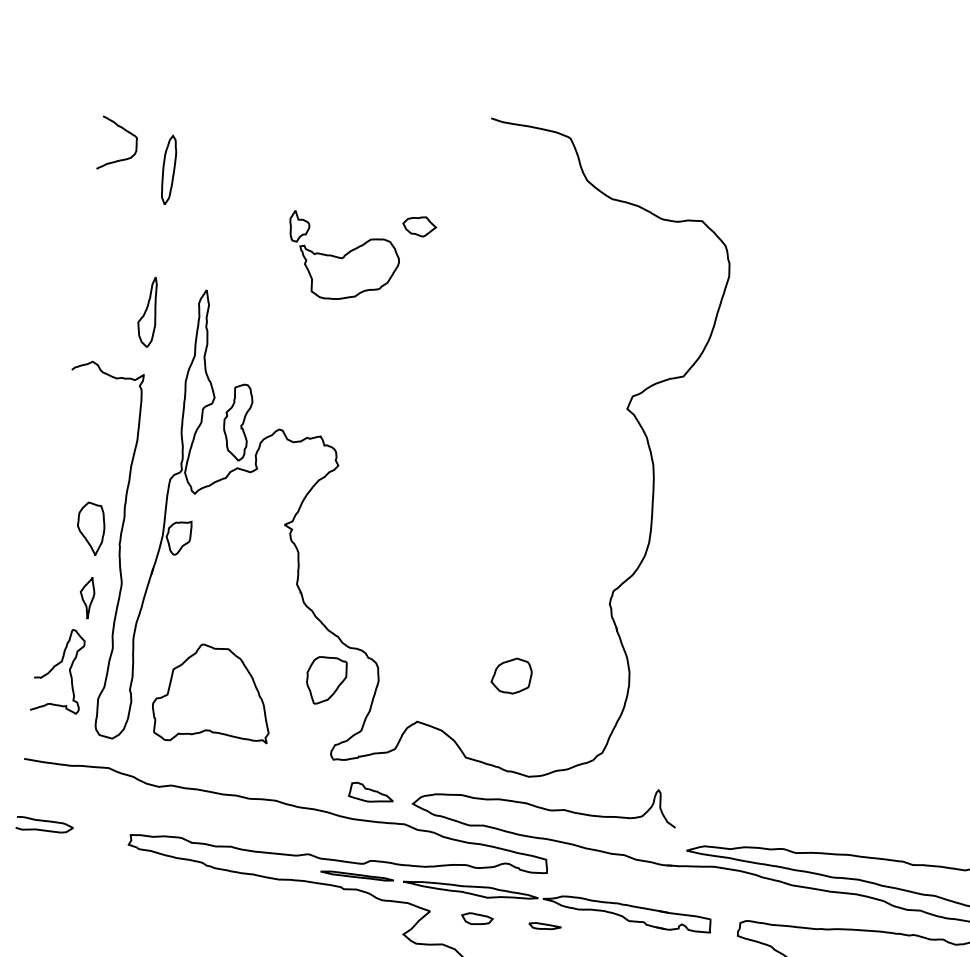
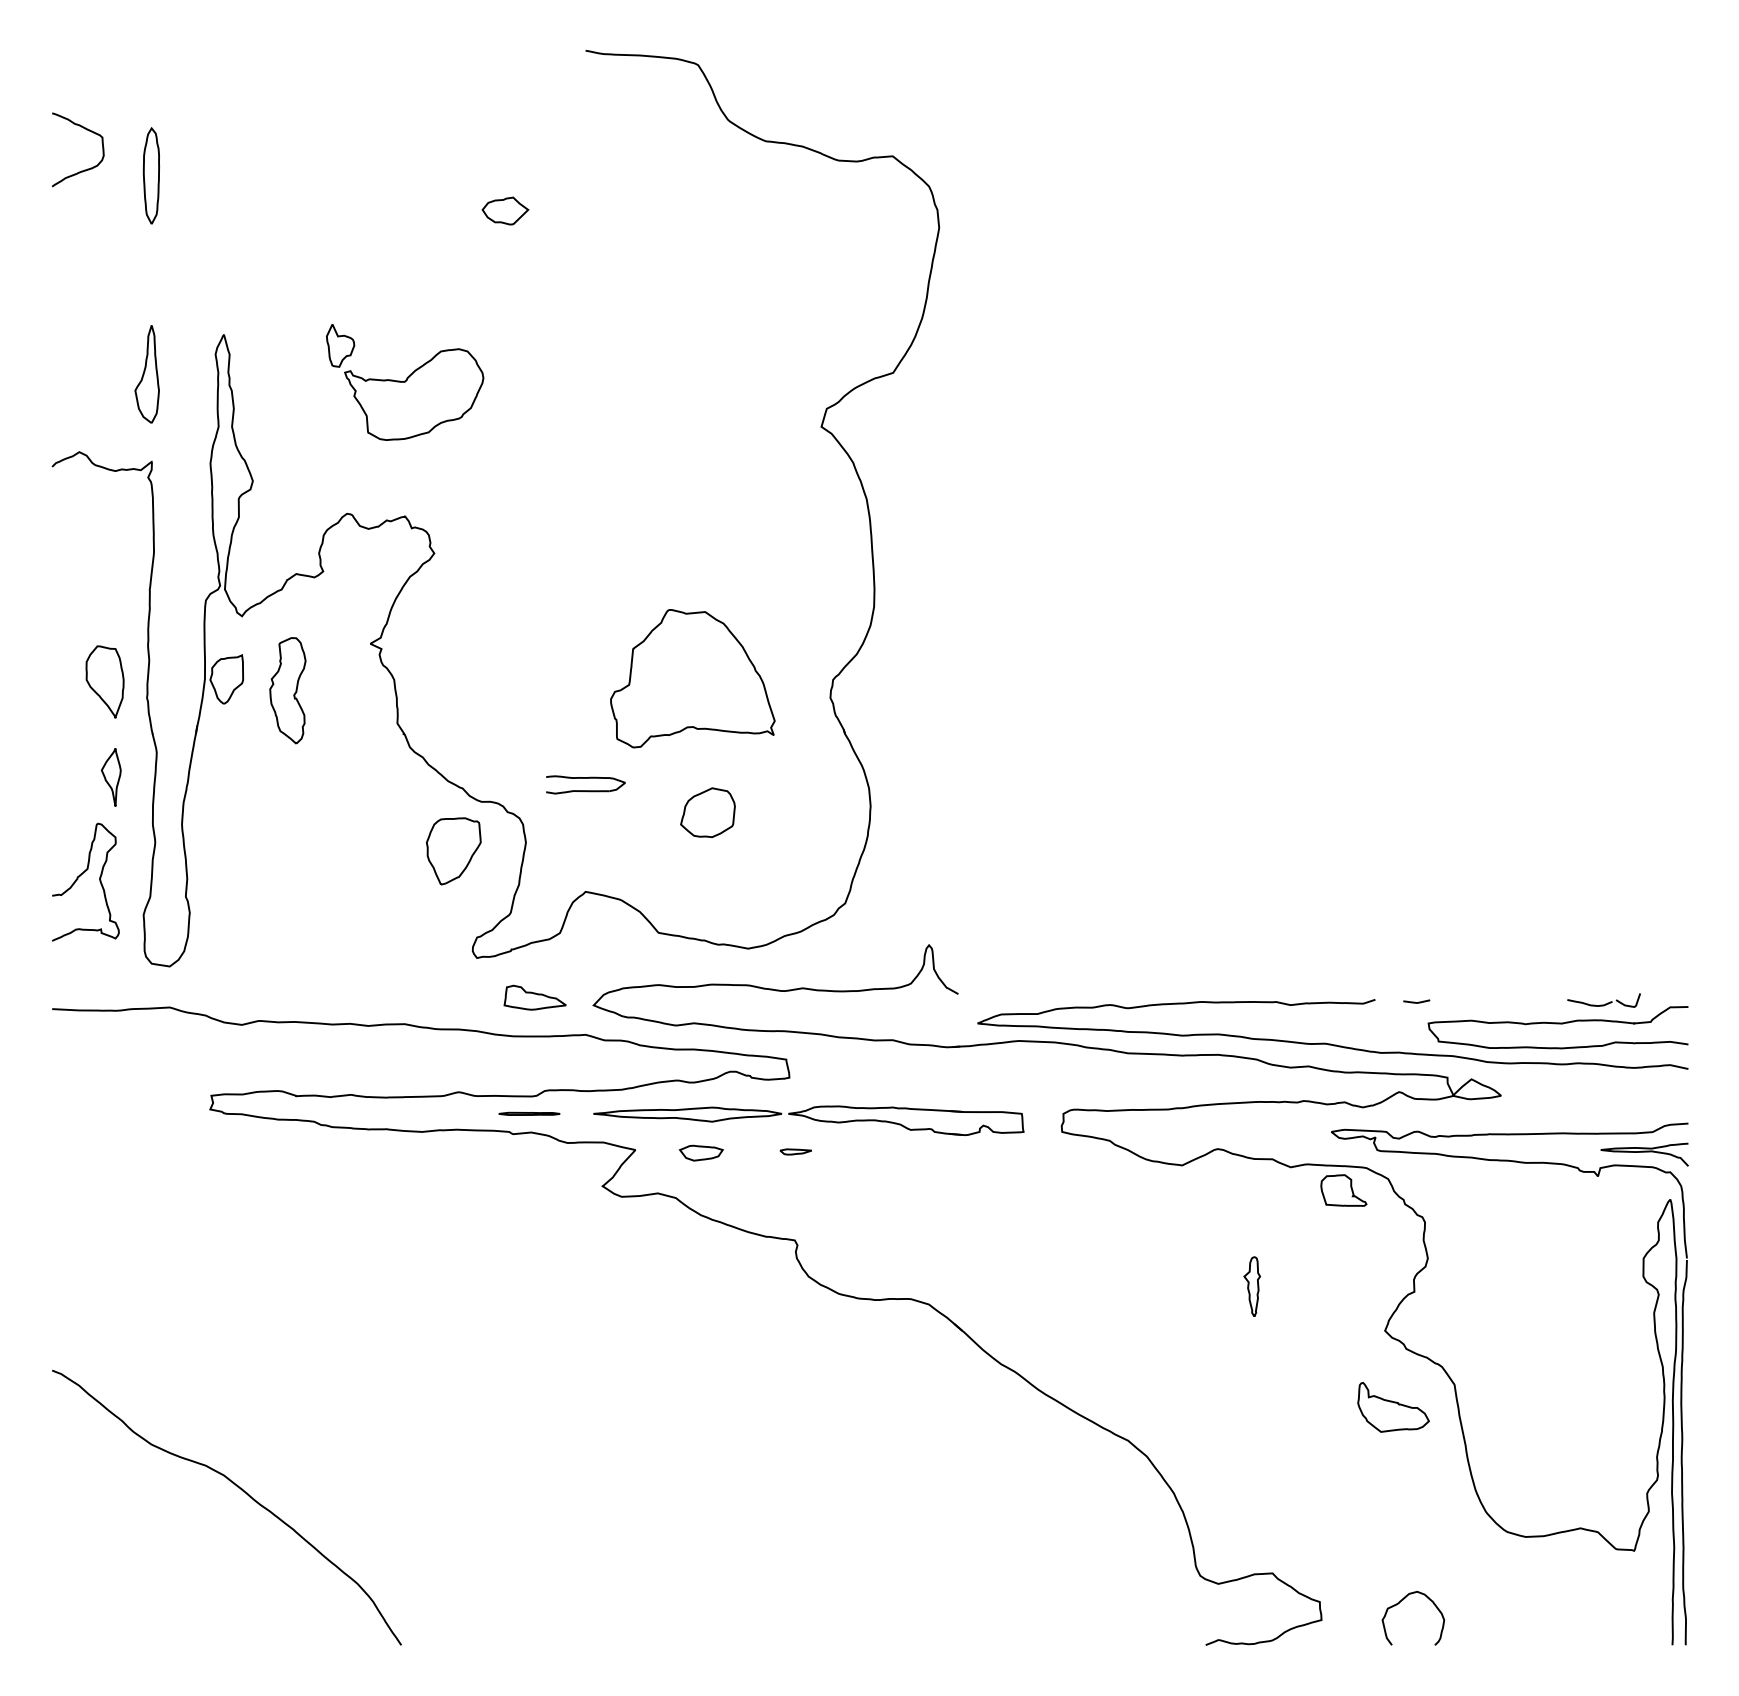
part: (342, 258) -> (405, 382), moved
part: (236, 421) -> (287, 690), moved
part: (213, 695) -> (692, 678), moved
part: (44, 825) -> (585, 784), moved
part: (357, 875) -> (529, 1113), size x0.6
part: (544, 926) -> (795, 1151), size x0.7

